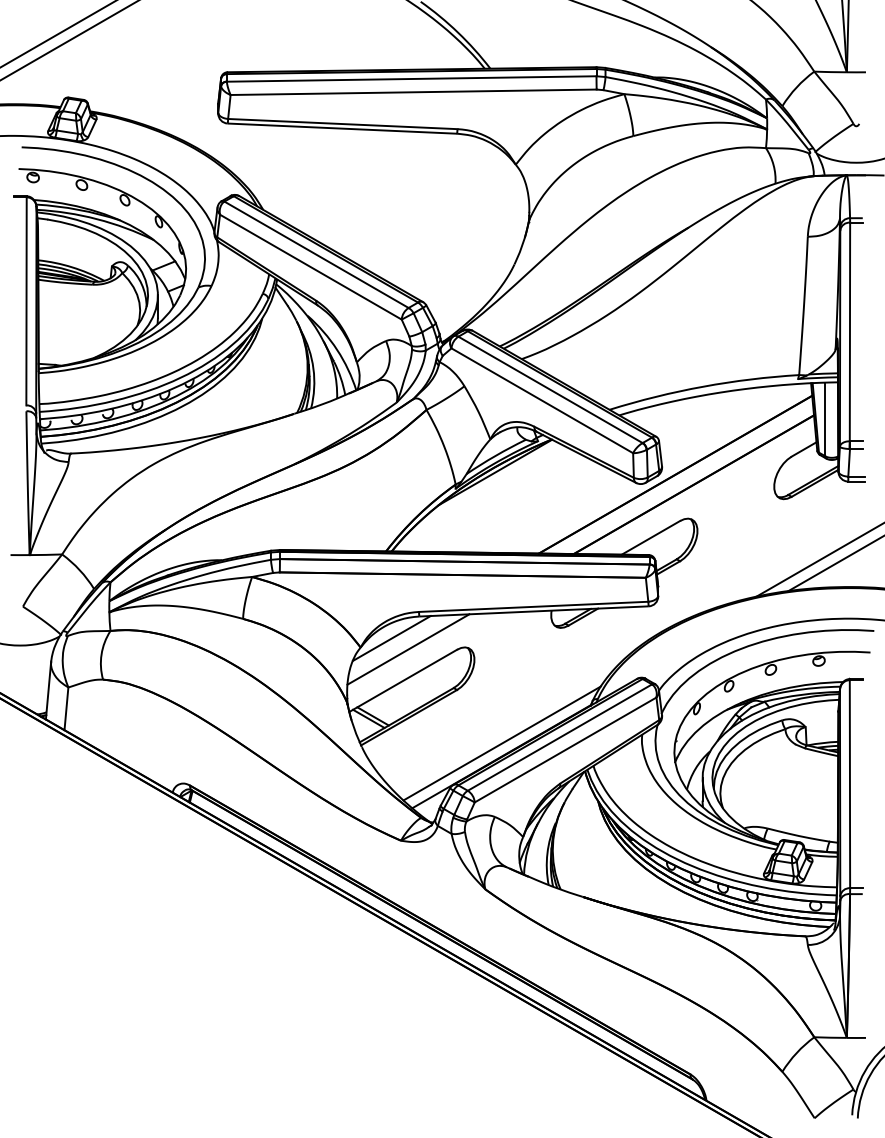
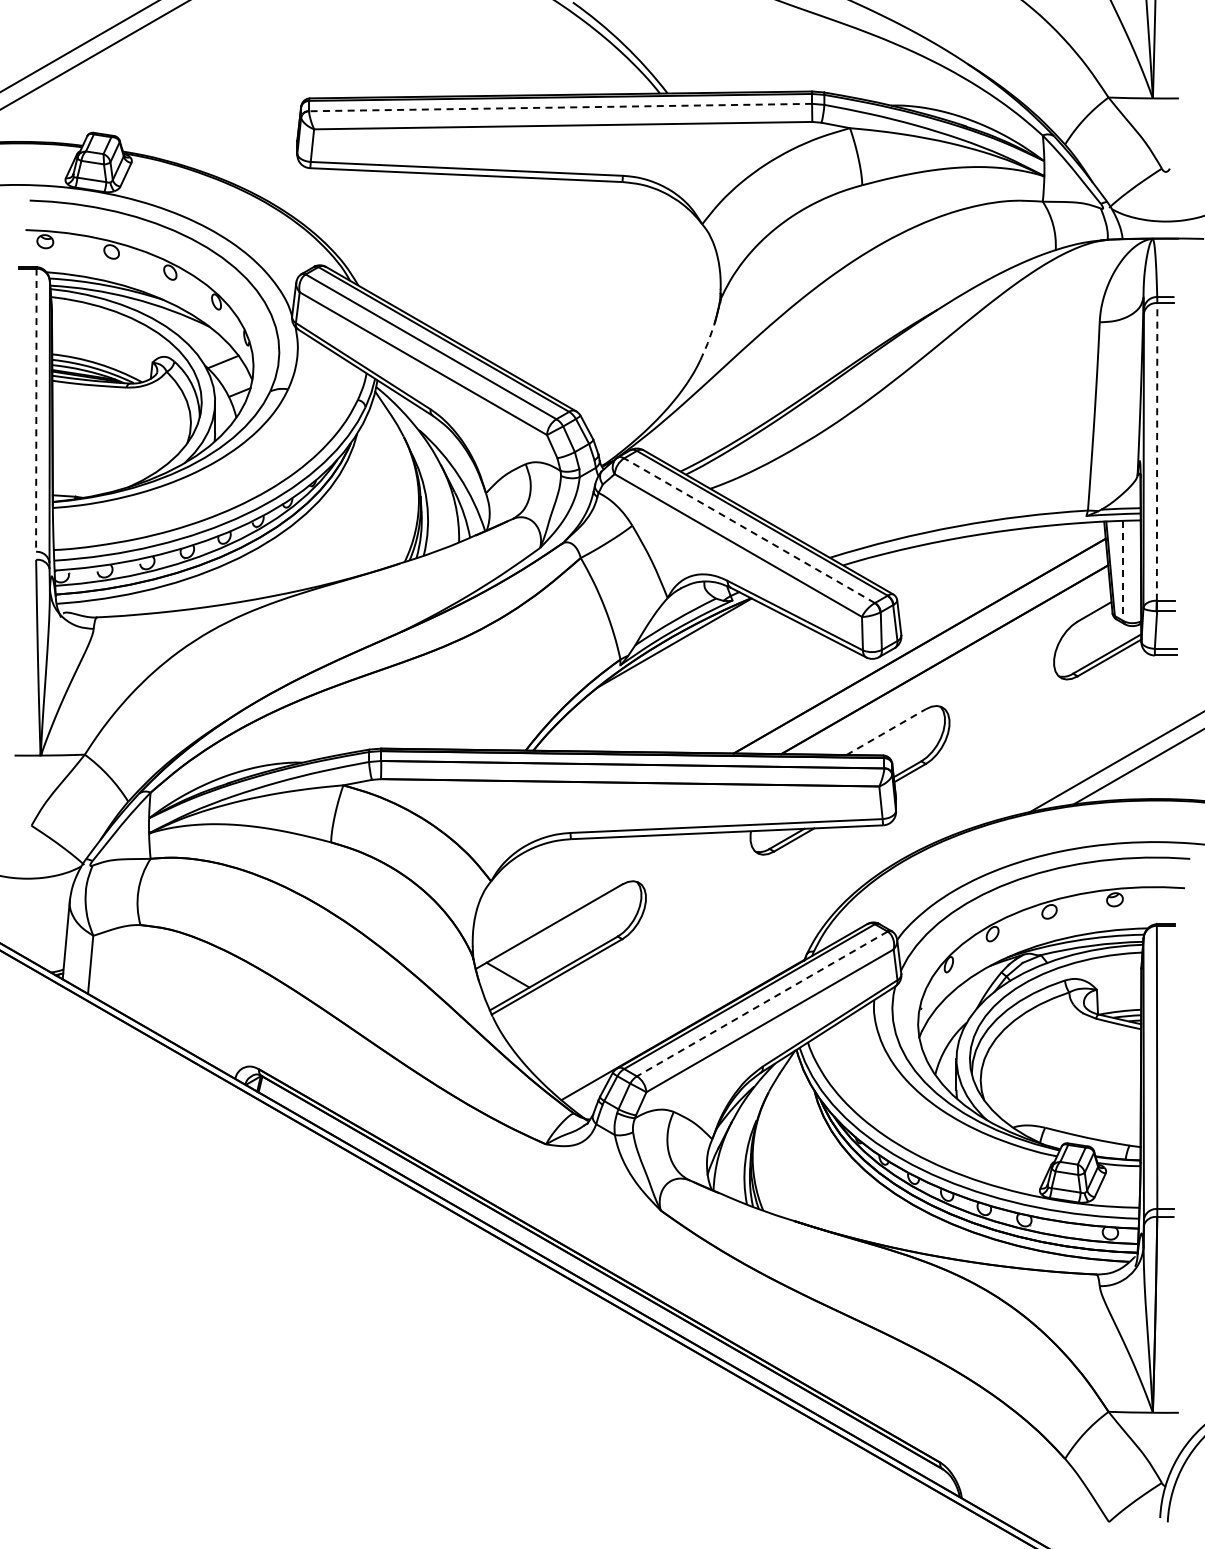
line: (411, 78) -> (560, 107), solid -> dashed
line: (520, 250) -> (708, 341), solid -> dashed
line: (26, 301) -> (36, 410), solid -> dashed
line: (850, 331) -> (1157, 451), solid -> dashed
line: (550, 389) -> (749, 530), solid -> dashed
line: (825, 419) -> (1123, 570), solid -> dashed
line: (651, 538) -> (886, 732), solid -> dashed
line: (391, 638) -> (533, 868), removed
line: (408, 649) -> (556, 883), removed
line: (368, 718) -> (501, 978), removed
line: (560, 737) -> (762, 1003), solid -> dashed
line: (502, 743) -> (683, 1011), removed

